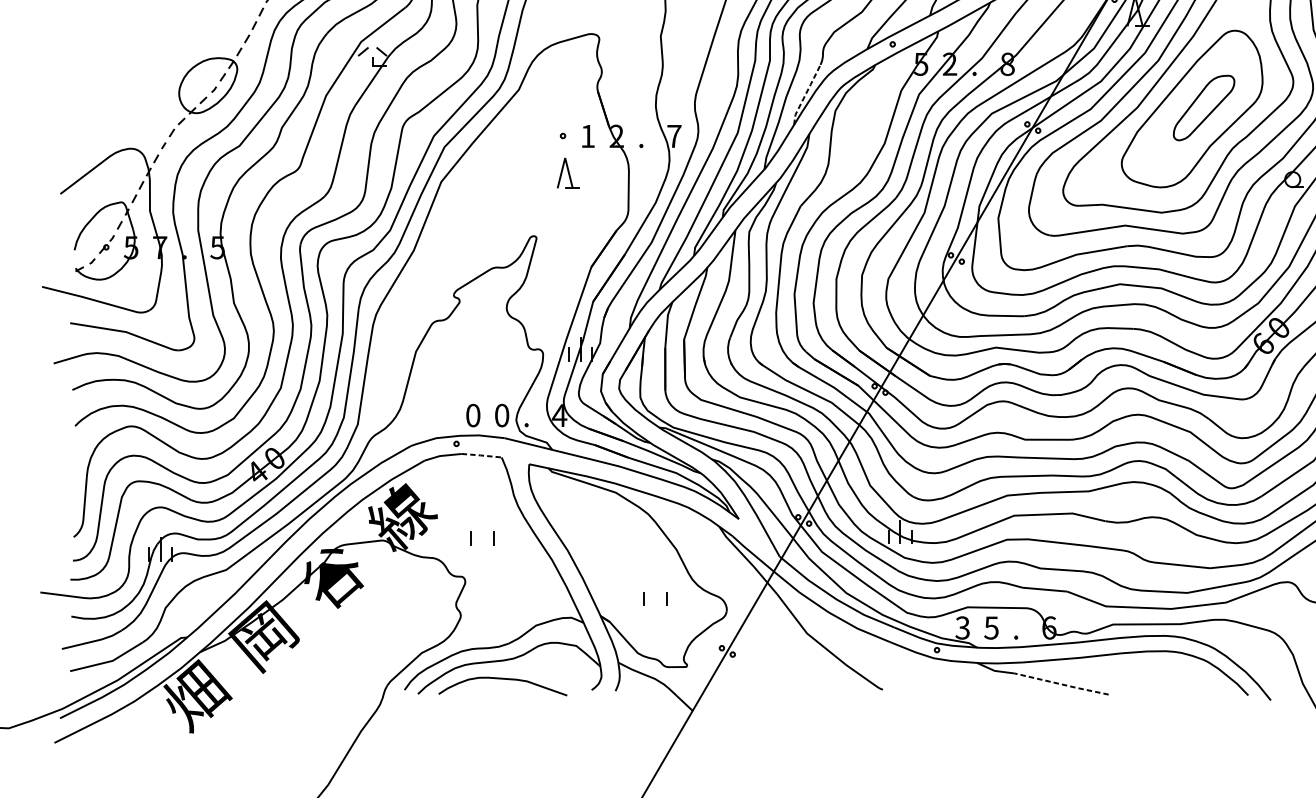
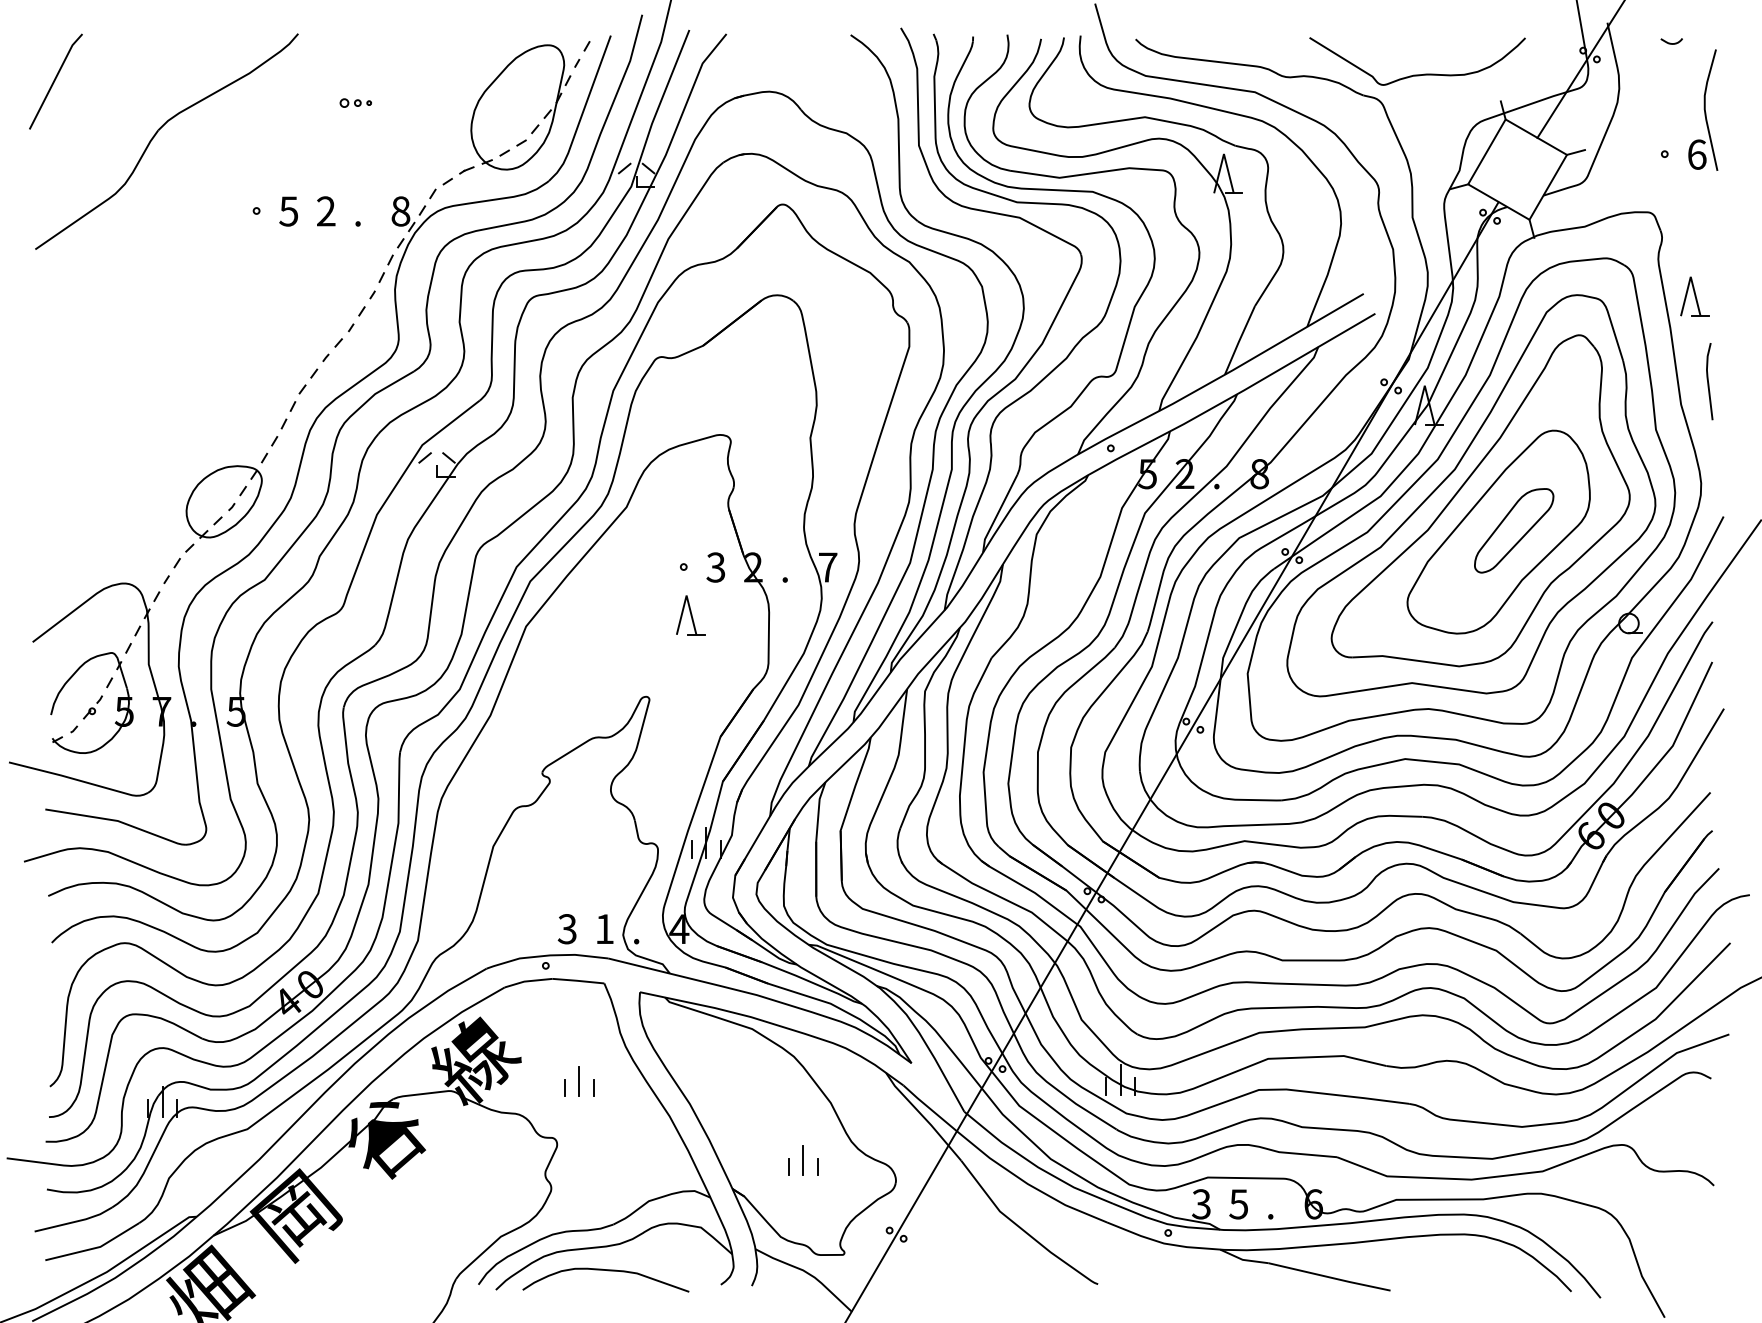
line: (806, 93) -> (998, 512), dashed -> solid
text: (587, 136) -> (715, 567), 1 -> 3
text: (472, 415) -> (566, 929), 0 -> 3
text: (501, 415) -> (604, 929), 0 -> 1
line: (480, 455) -> (577, 980), dashed -> solid
line: (482, 533) -> (579, 1081), added
line: (655, 594) -> (803, 1160), added
line: (1061, 684) -> (1329, 1277), dashed -> solid

